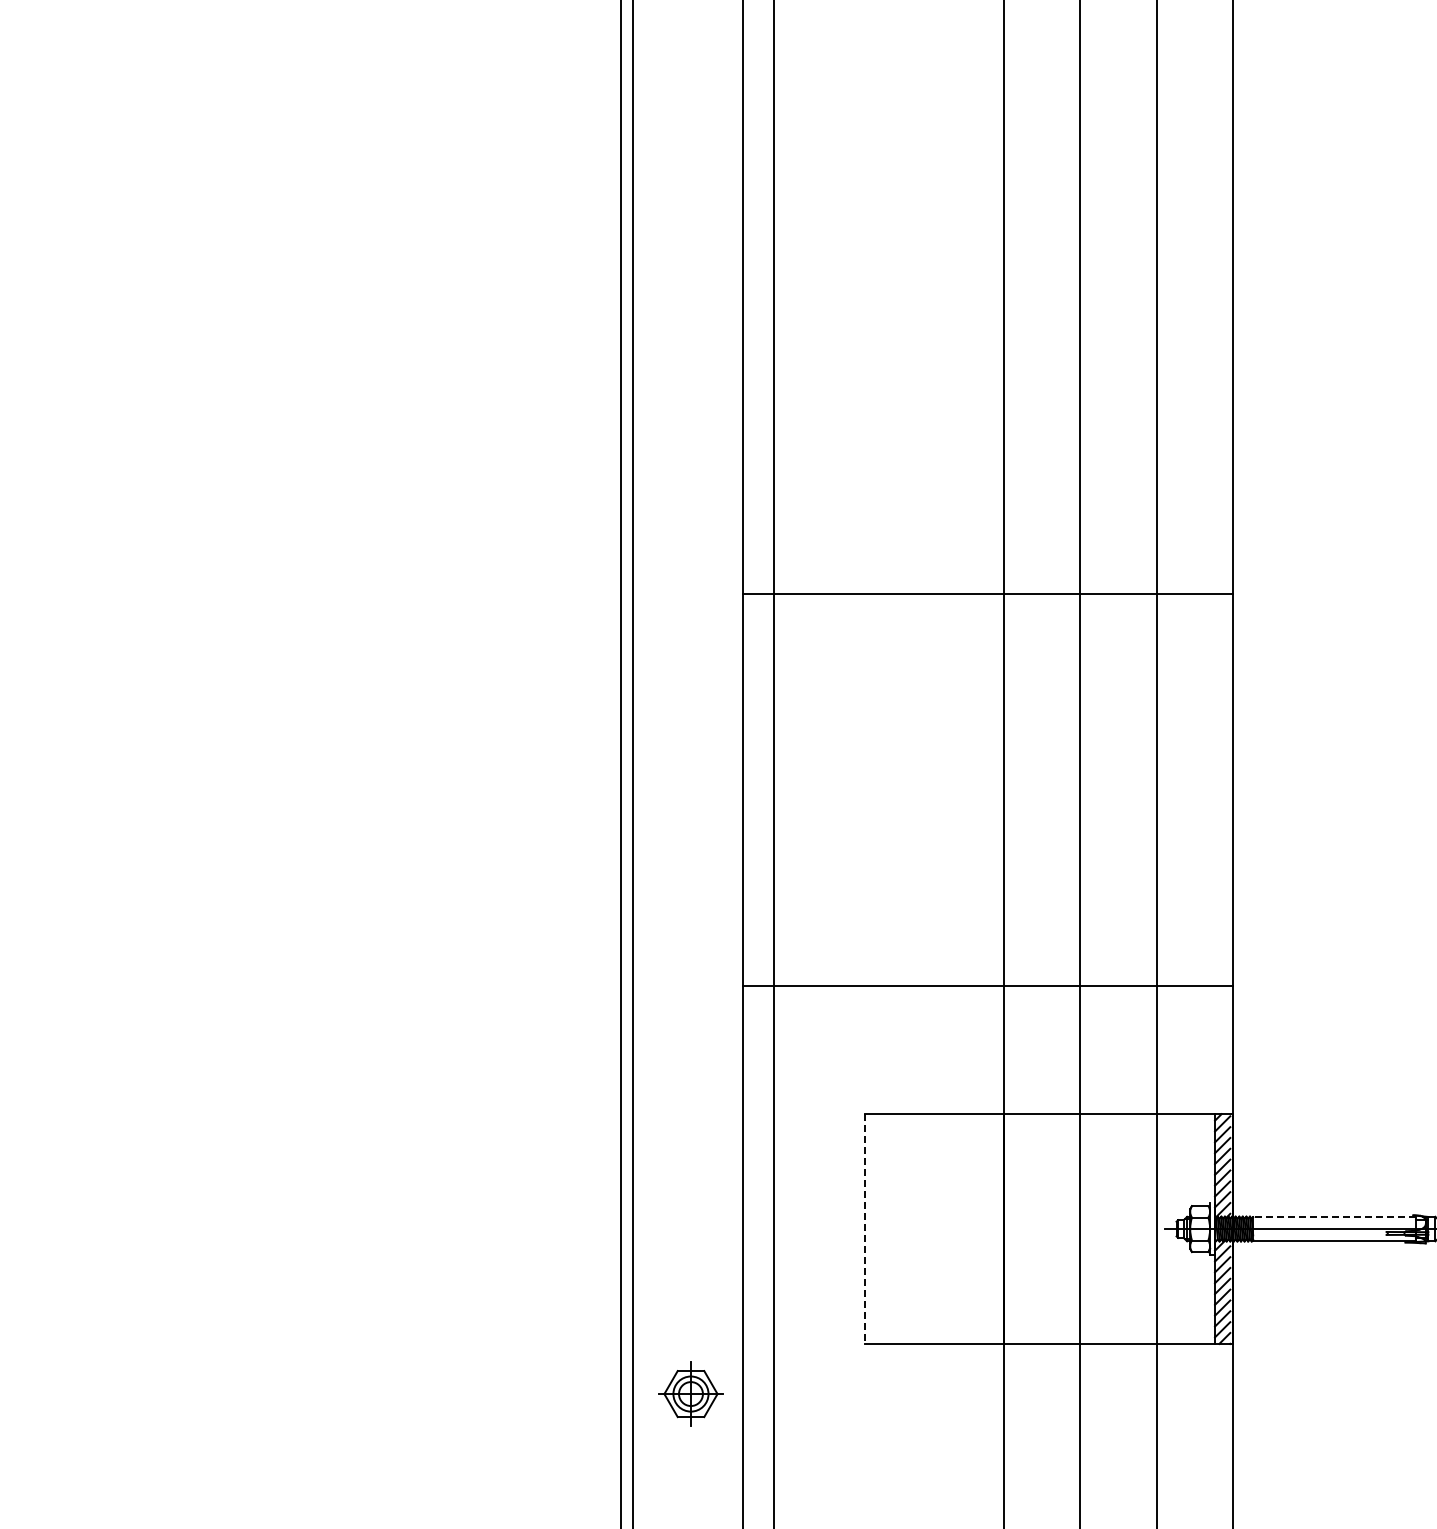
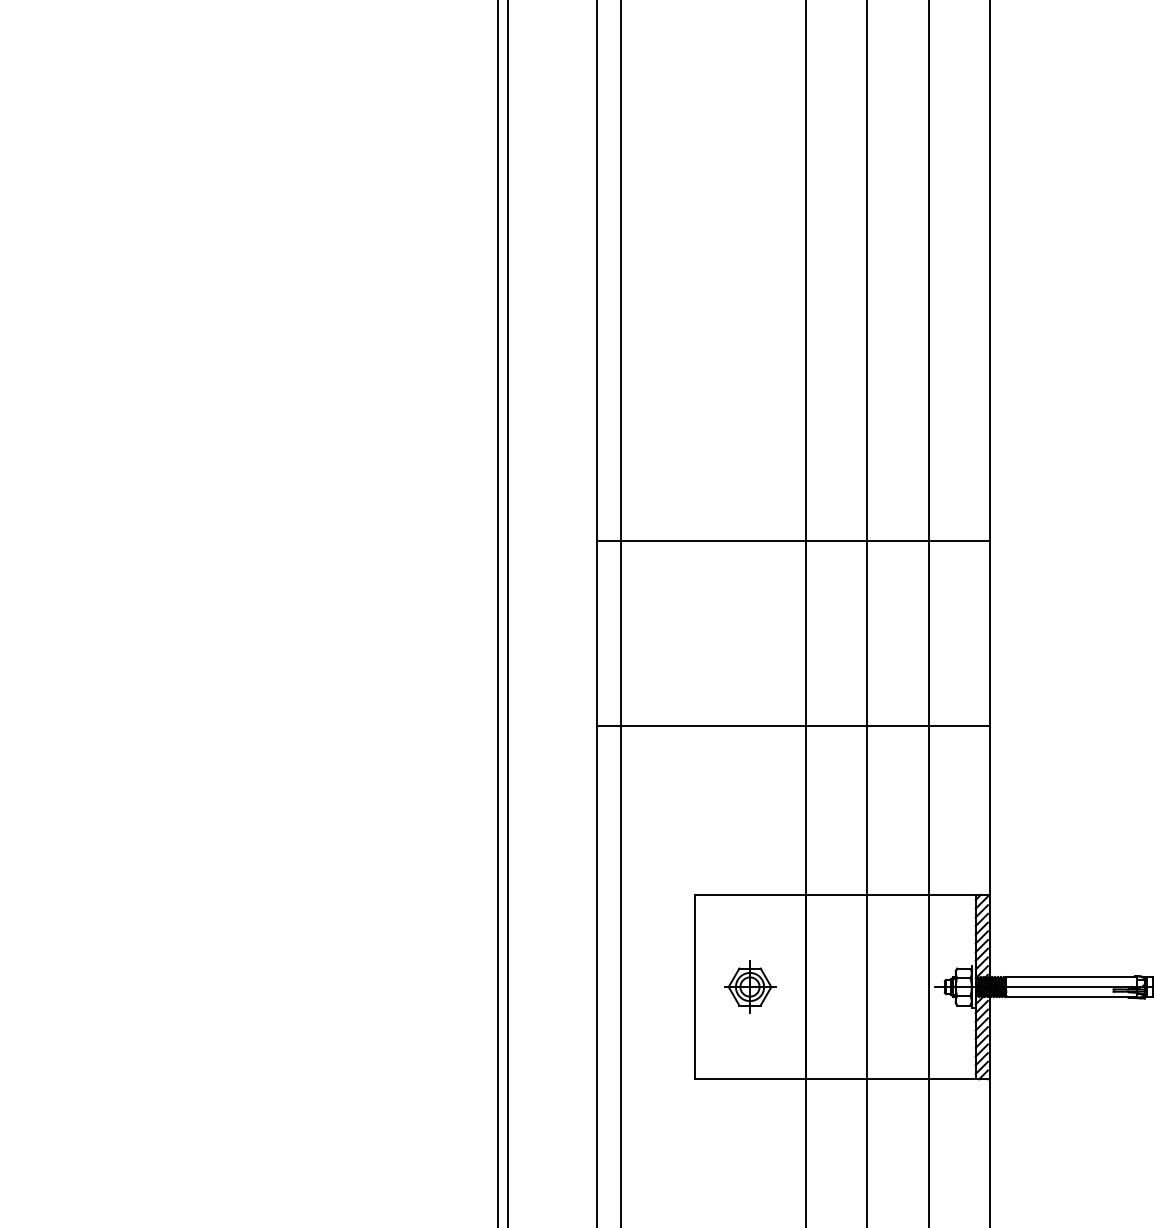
line: (988, 594) -> (793, 541), moved
line: (988, 985) -> (793, 725), moved
line: (1334, 1216) -> (1071, 976), dashed -> solid
line: (865, 1229) -> (695, 987), dashed -> solid
part: (690, 1393) -> (749, 986), moved

